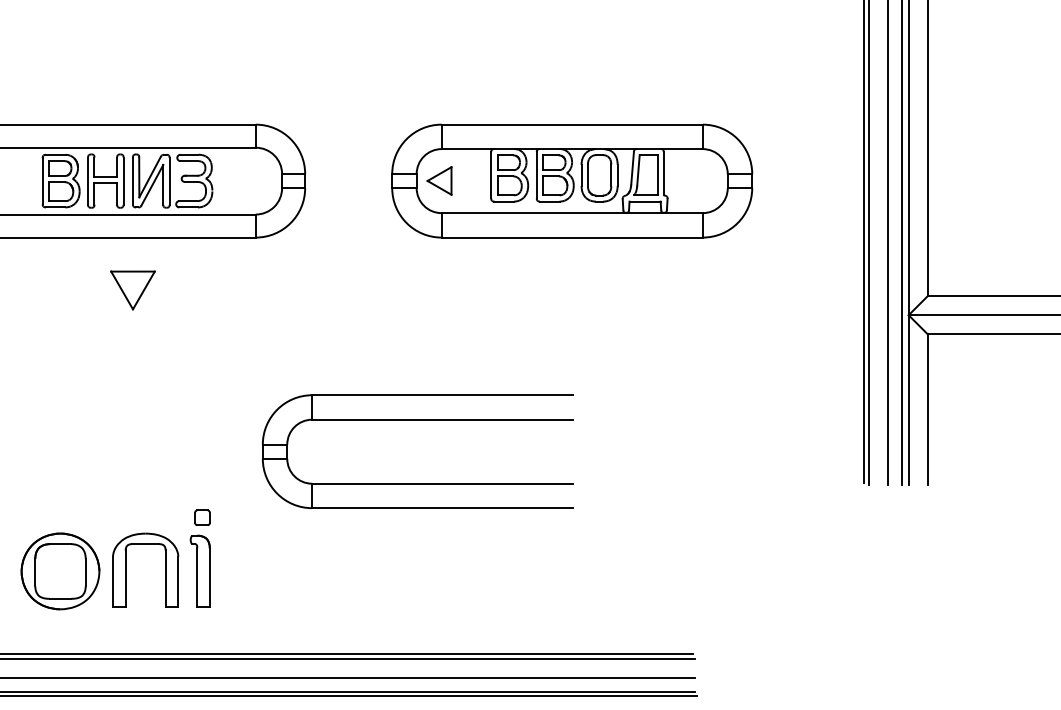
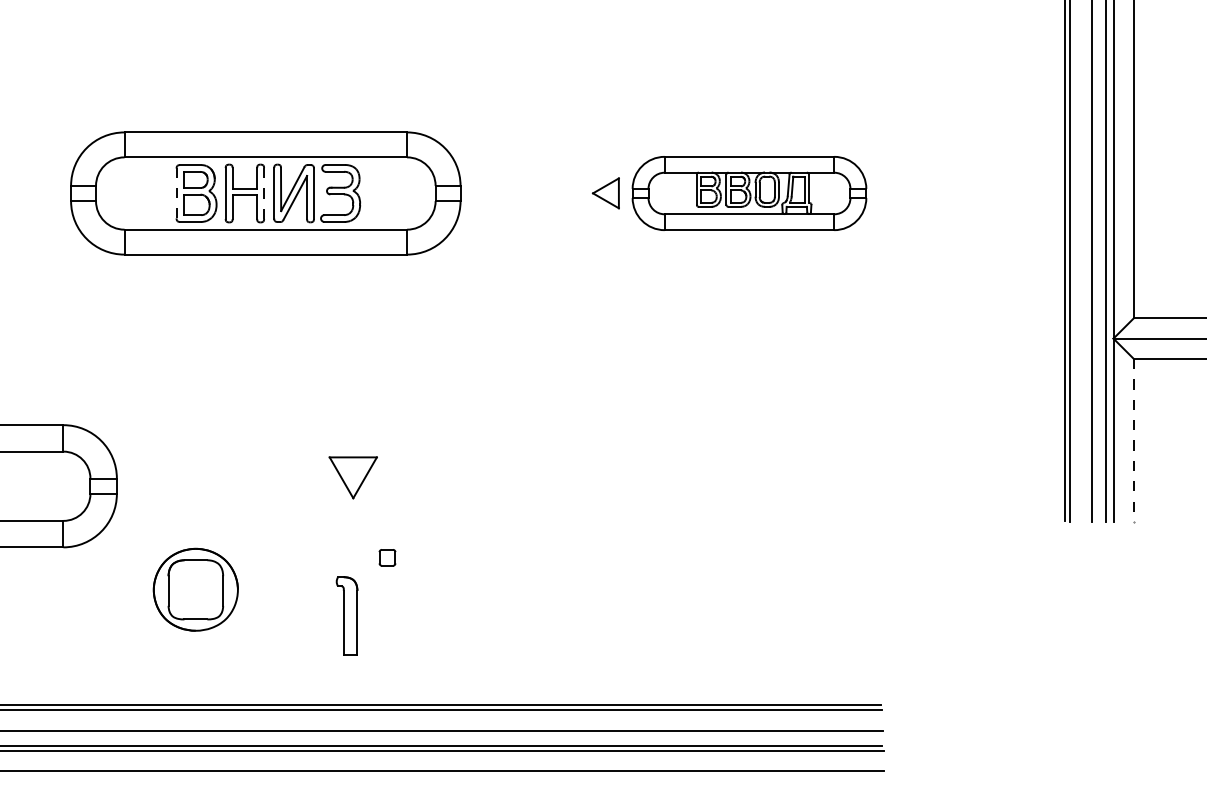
line: (42, 181) -> (176, 193), solid -> dashed
part: (572, 181) -> (749, 193), size x0.6
line: (123, 182) -> (264, 194), solid -> dashed
part: (132, 290) -> (352, 477), moved
line: (927, 409) -> (1133, 440), solid -> dashed
part: (417, 420) -> (582, 452), removed
part: (202, 517) -> (387, 557), moved
part: (125, 570) -> (266, 614), removed
part: (60, 571) -> (195, 589), moved

